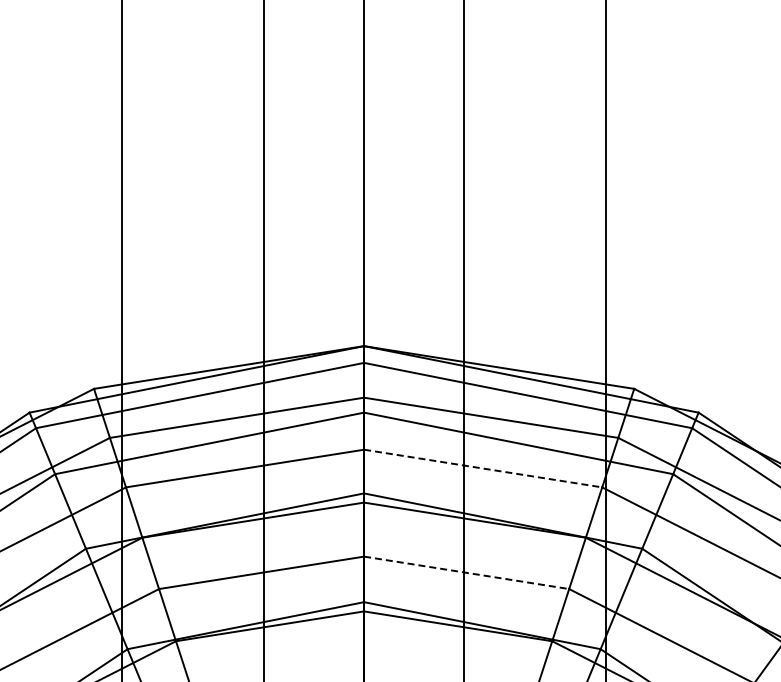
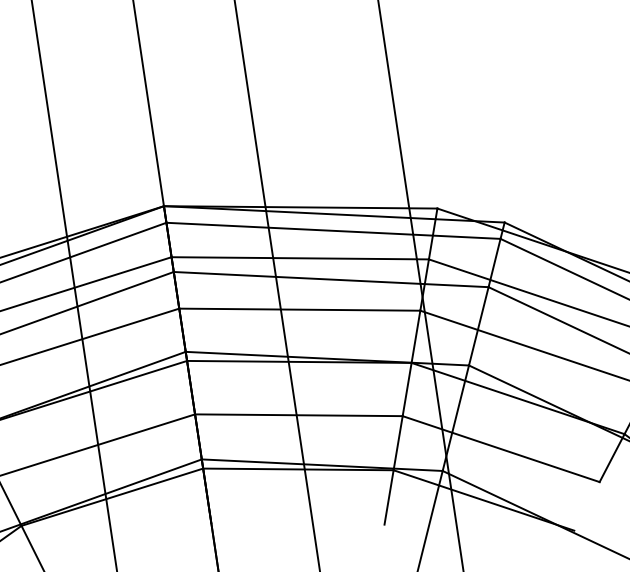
line: (483, 468) -> (300, 309), dashed -> solid
line: (466, 572) -> (298, 414), dashed -> solid

